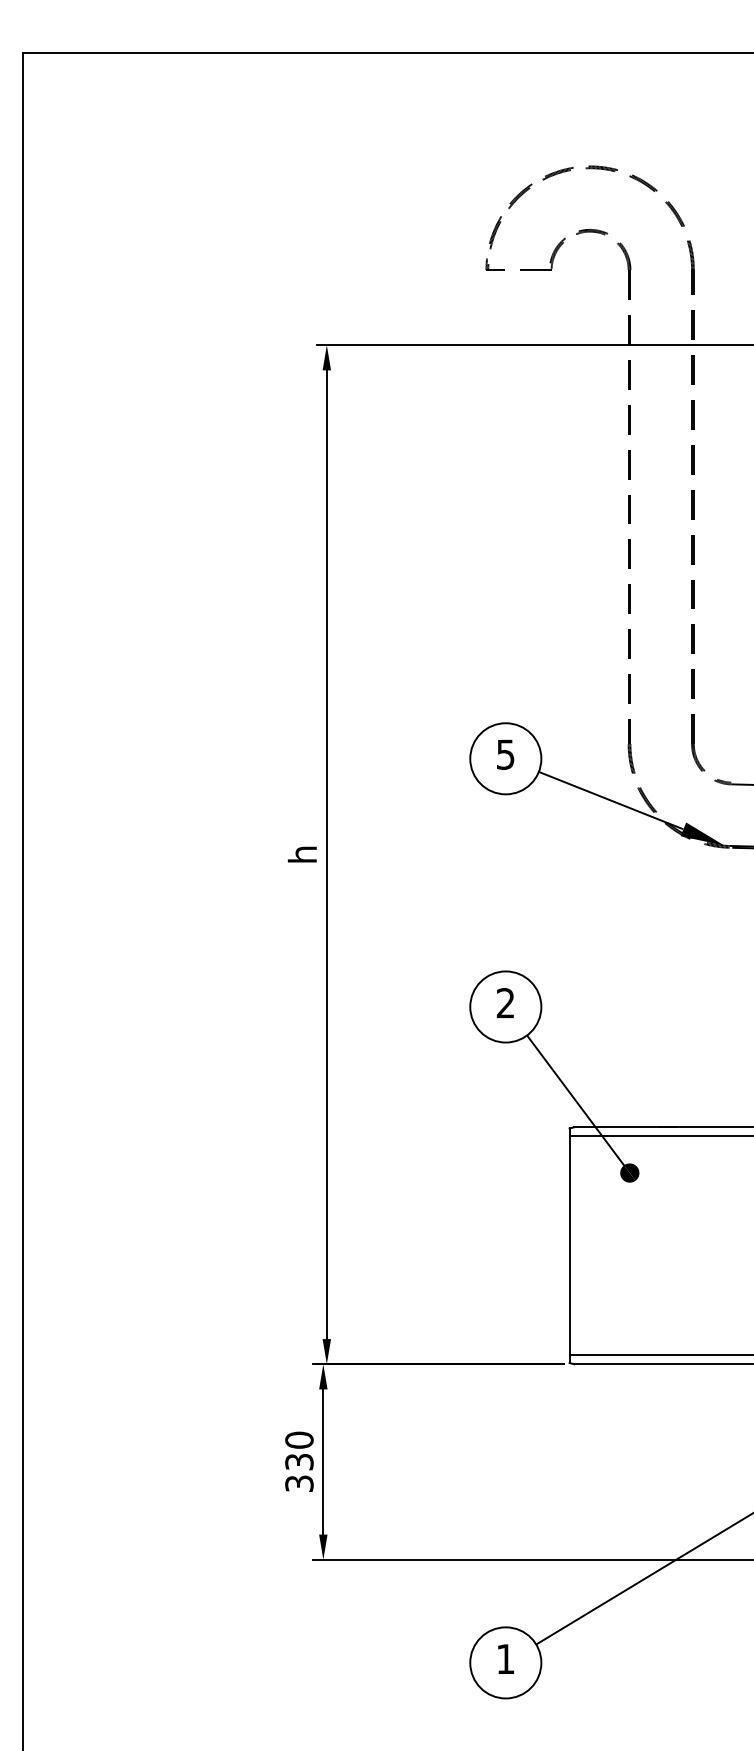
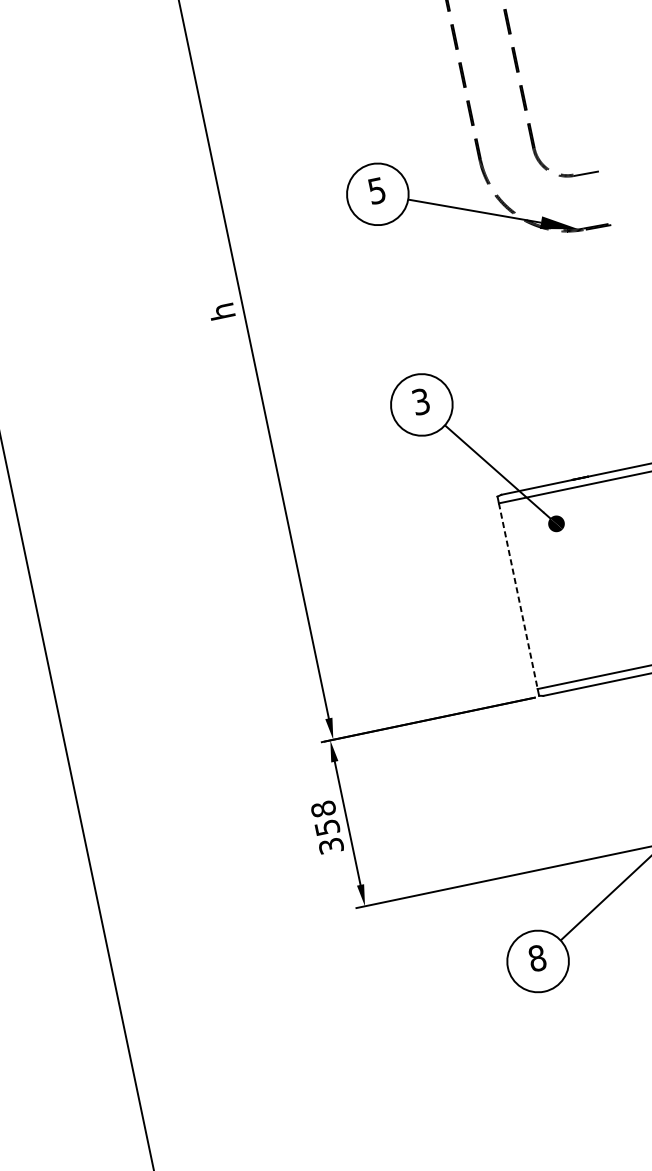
text: (505, 1003) -> (420, 402), 2 -> 3
line: (569, 1246) -> (518, 596), solid -> dashed
text: (299, 1450) -> (325, 817), 330 -> 358
text: (505, 1658) -> (537, 957), 1 -> 8

